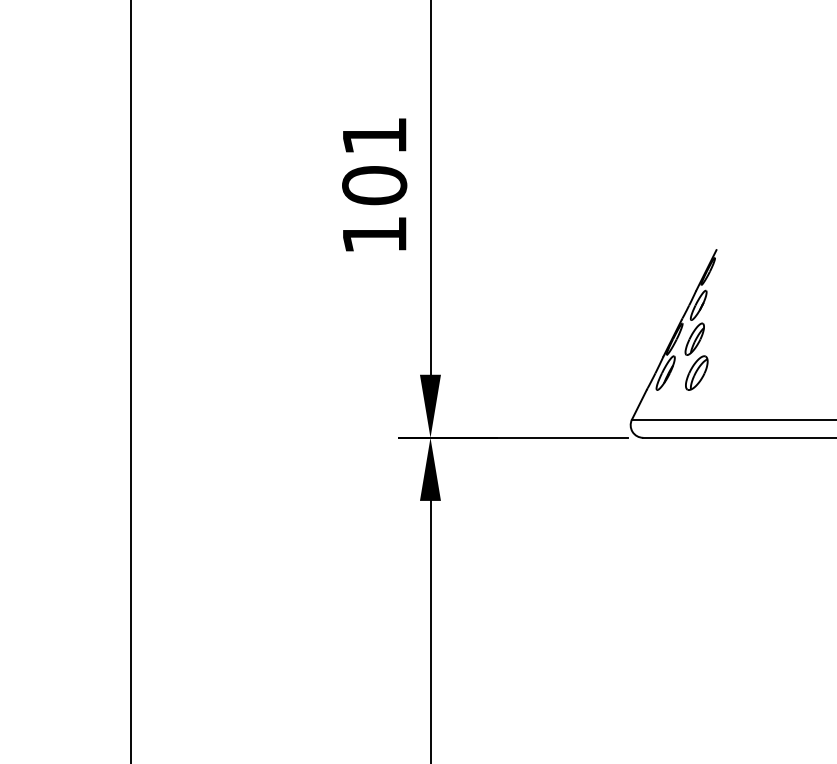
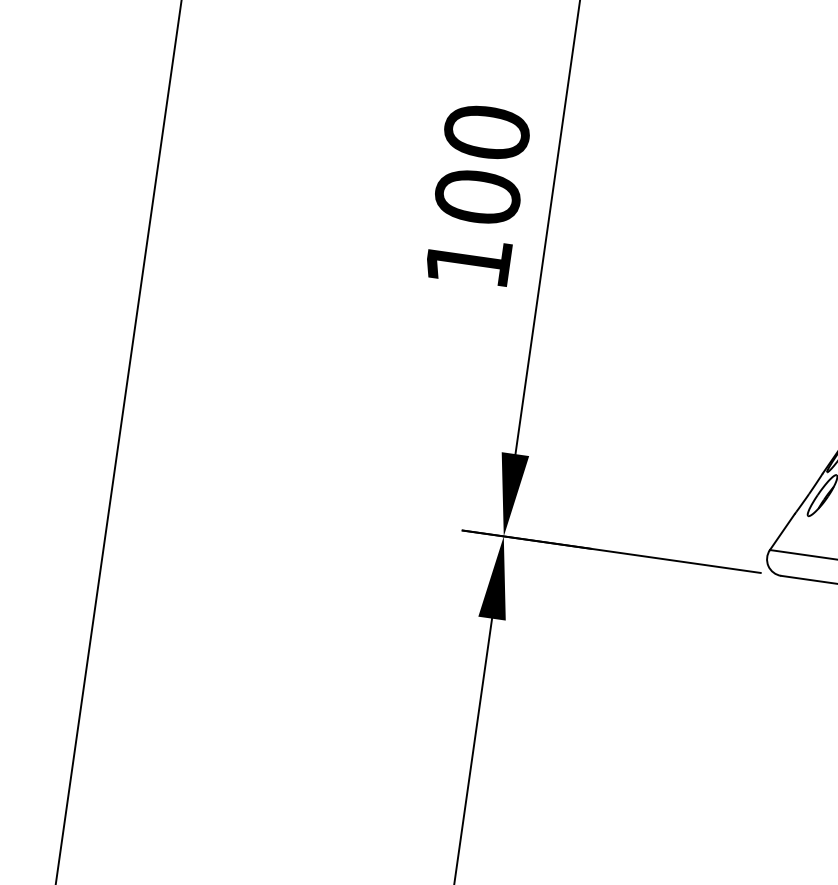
text: (374, 135) -> (486, 131), 101 -> 100

